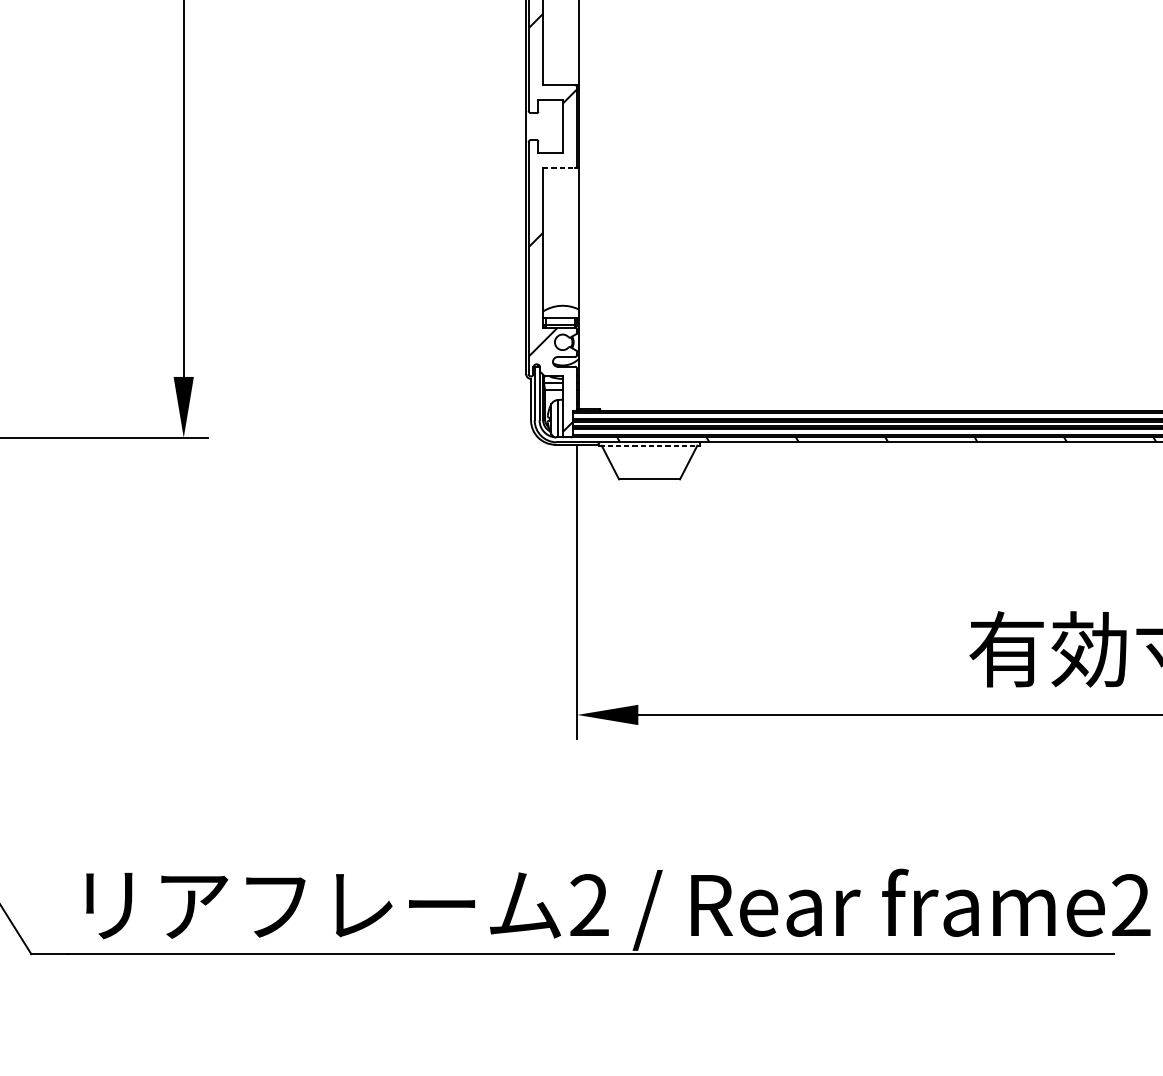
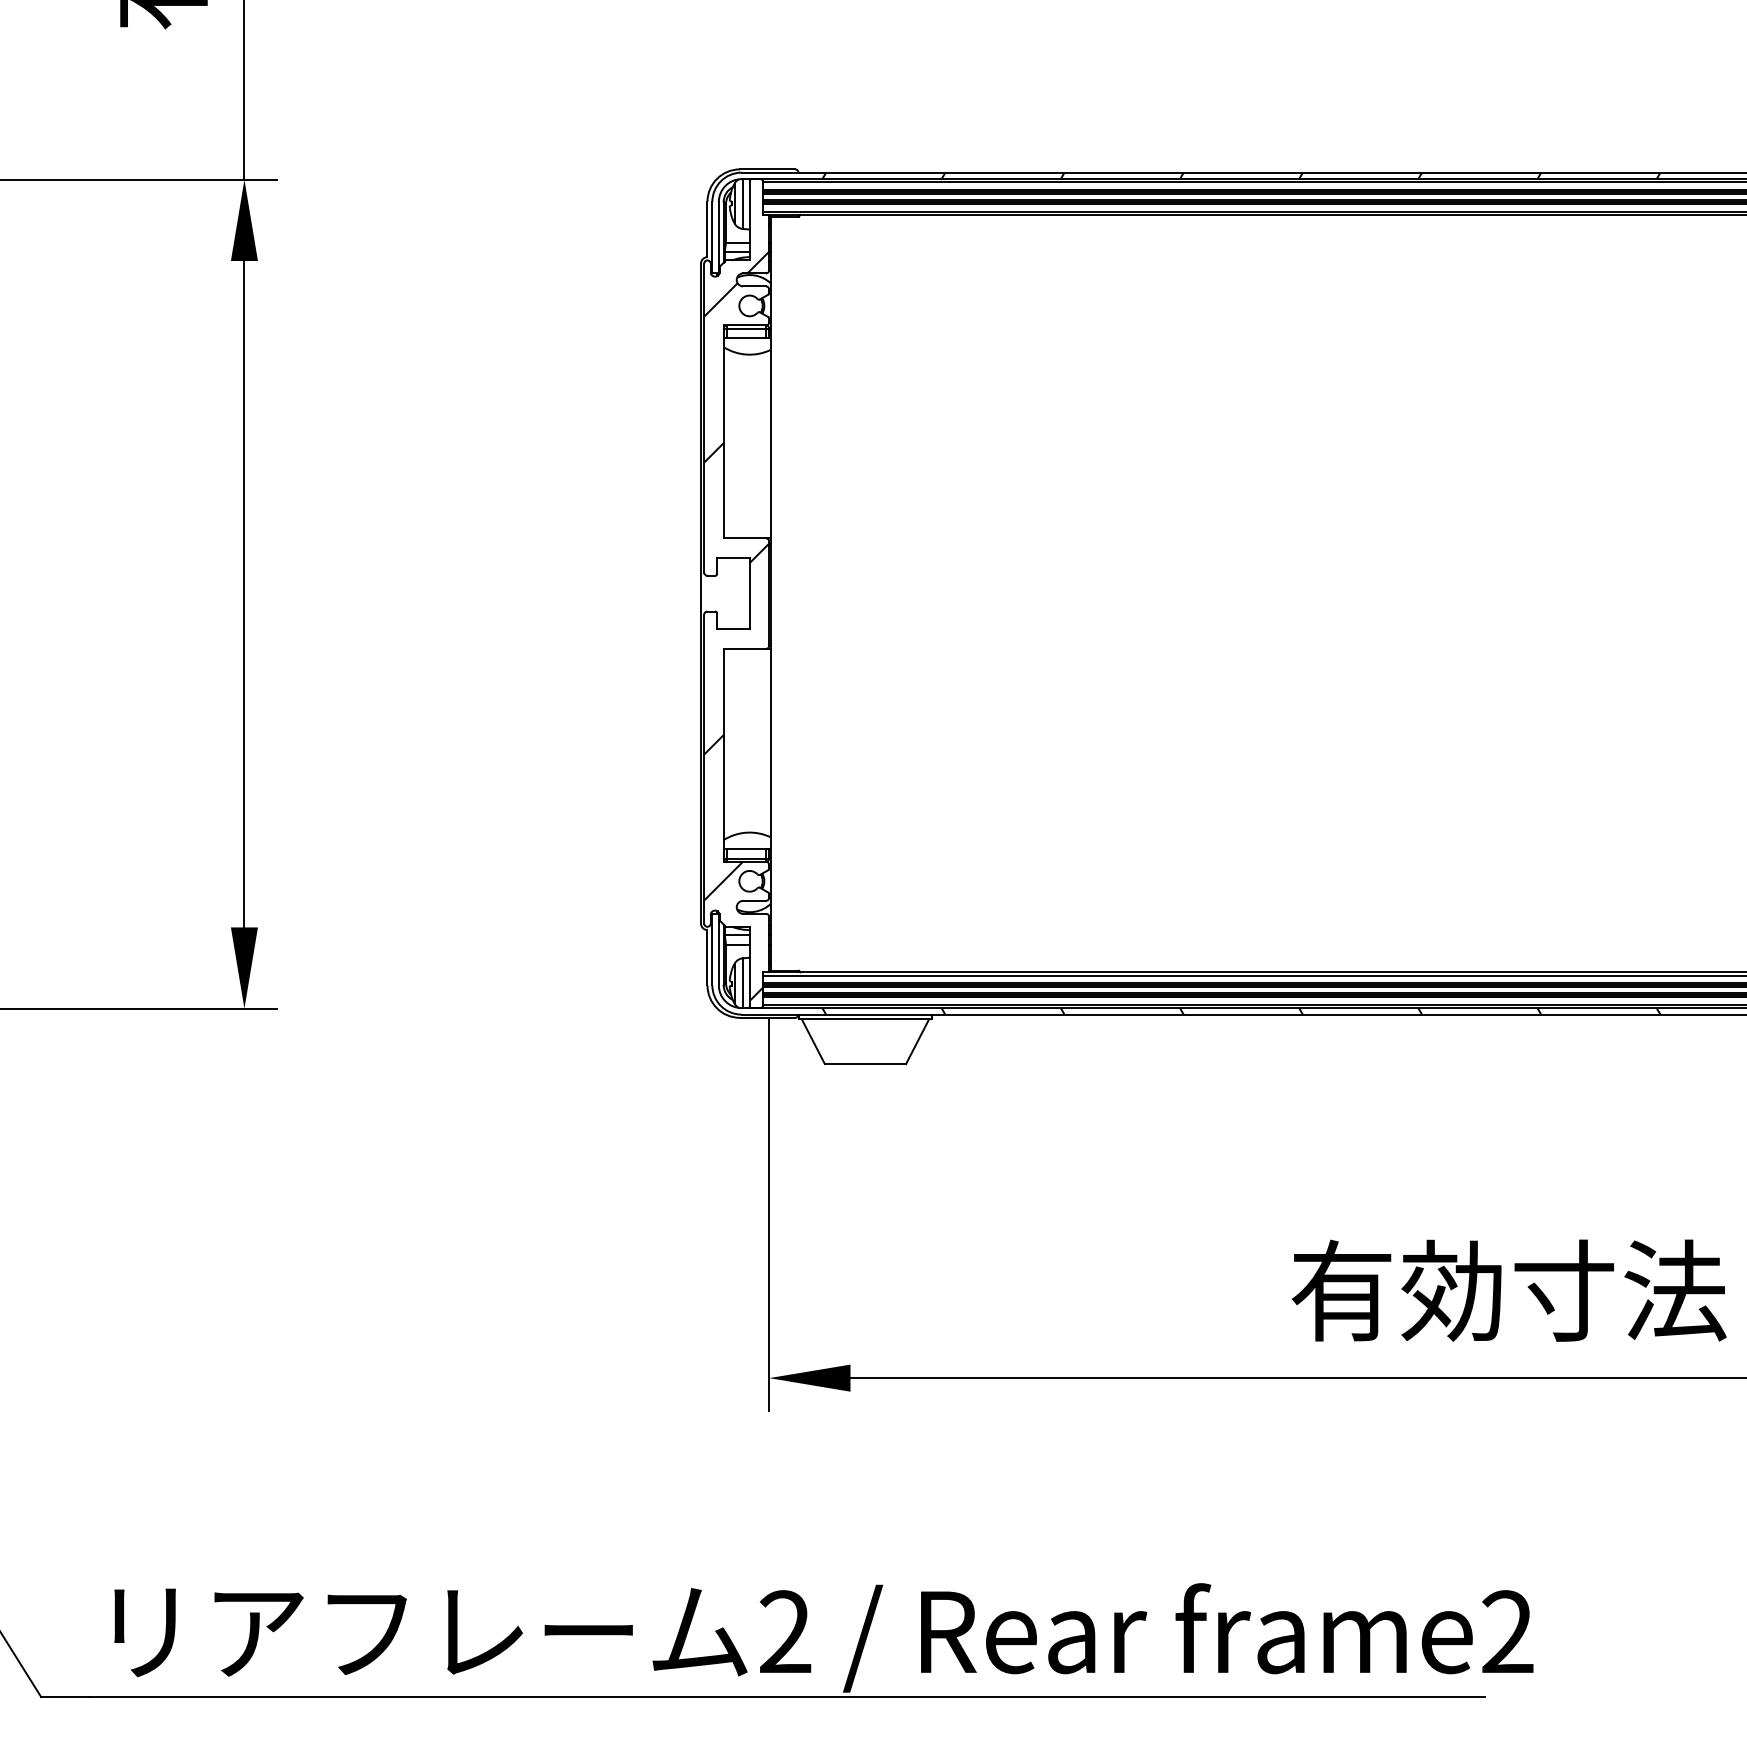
line: (559, 167) -> (745, 648), dashed -> solid
line: (649, 445) -> (865, 1019), dashed -> solid

